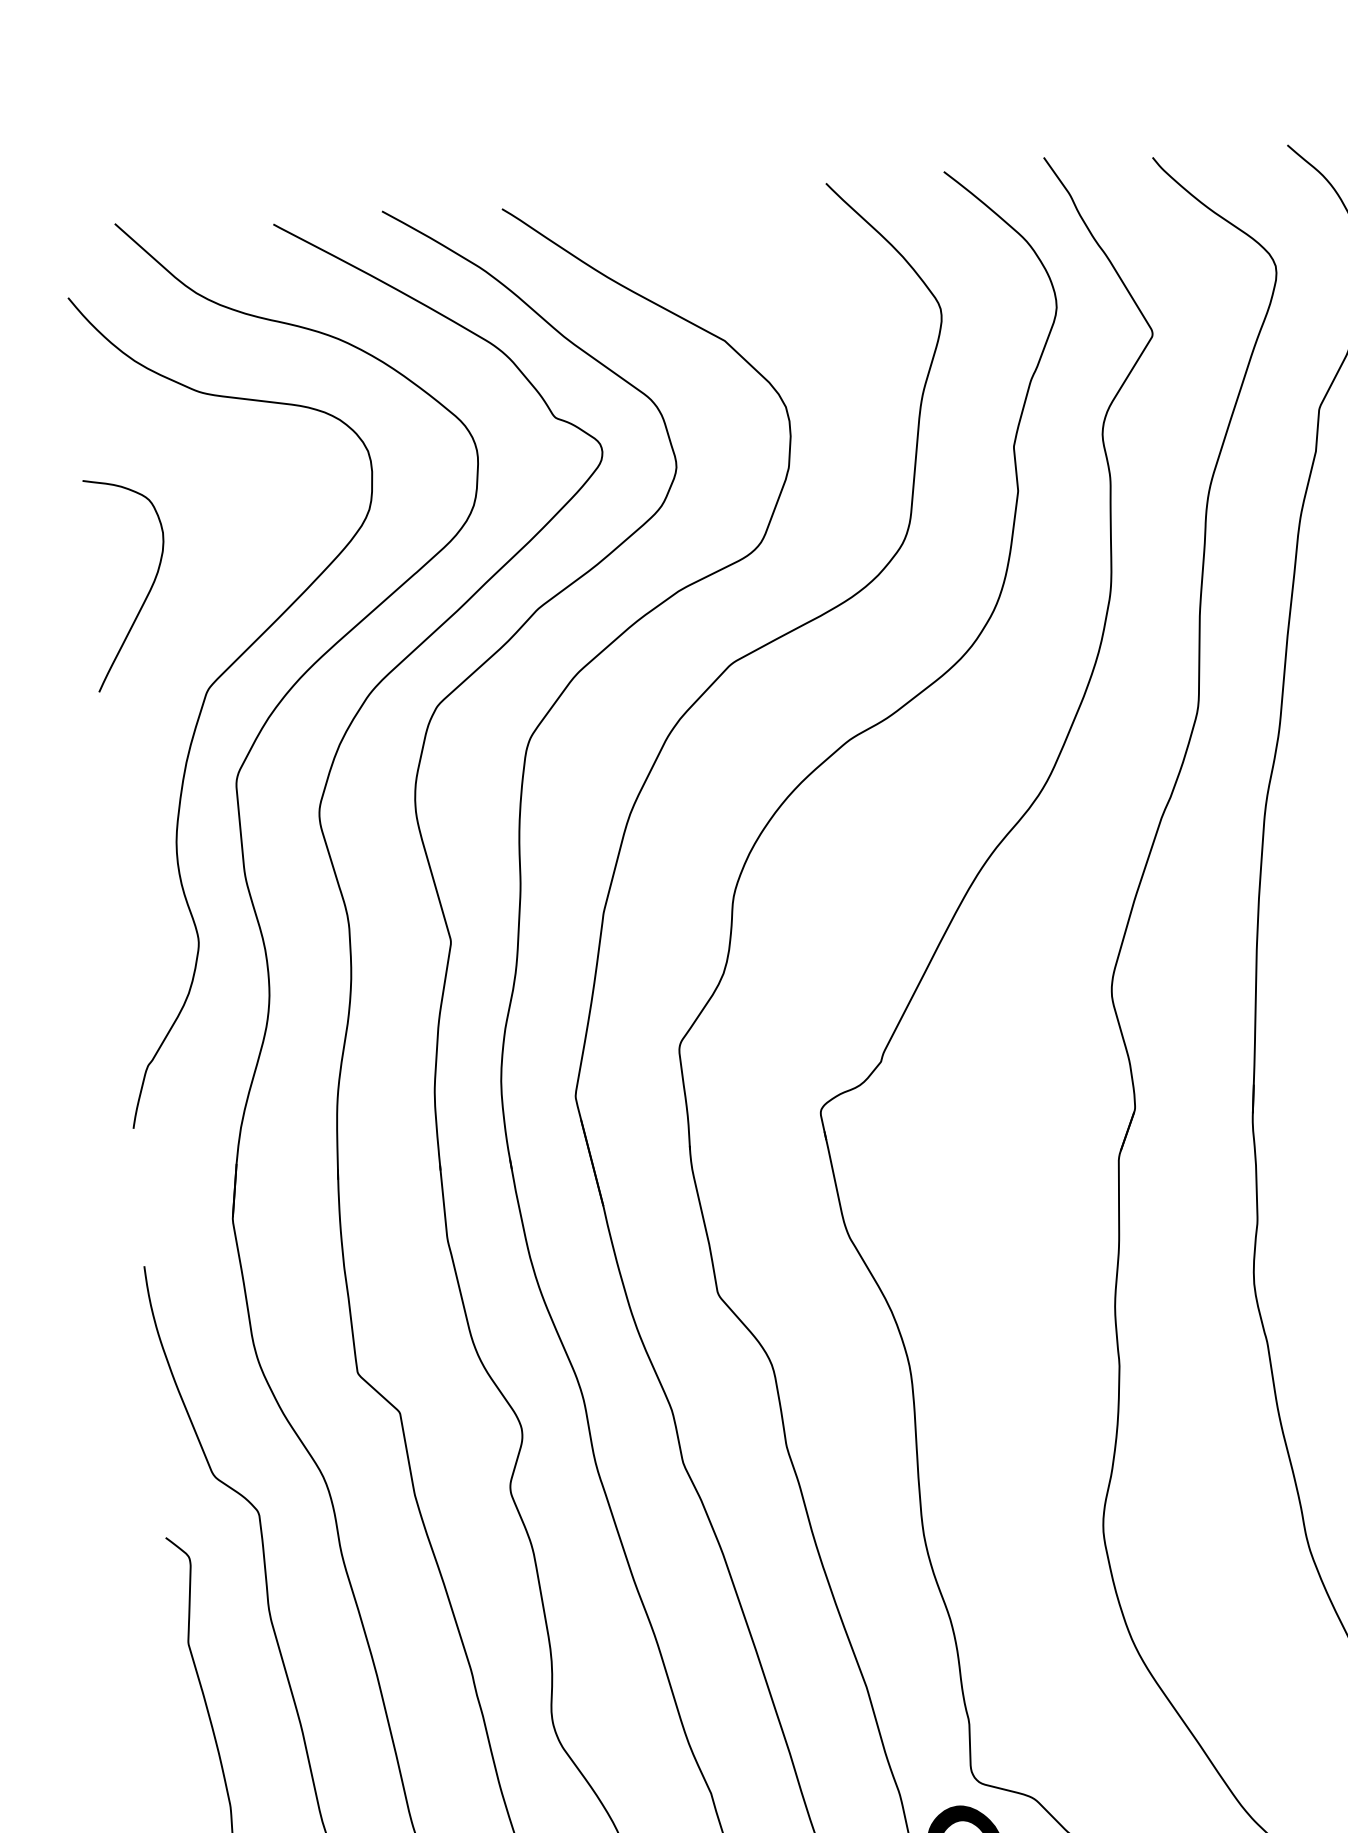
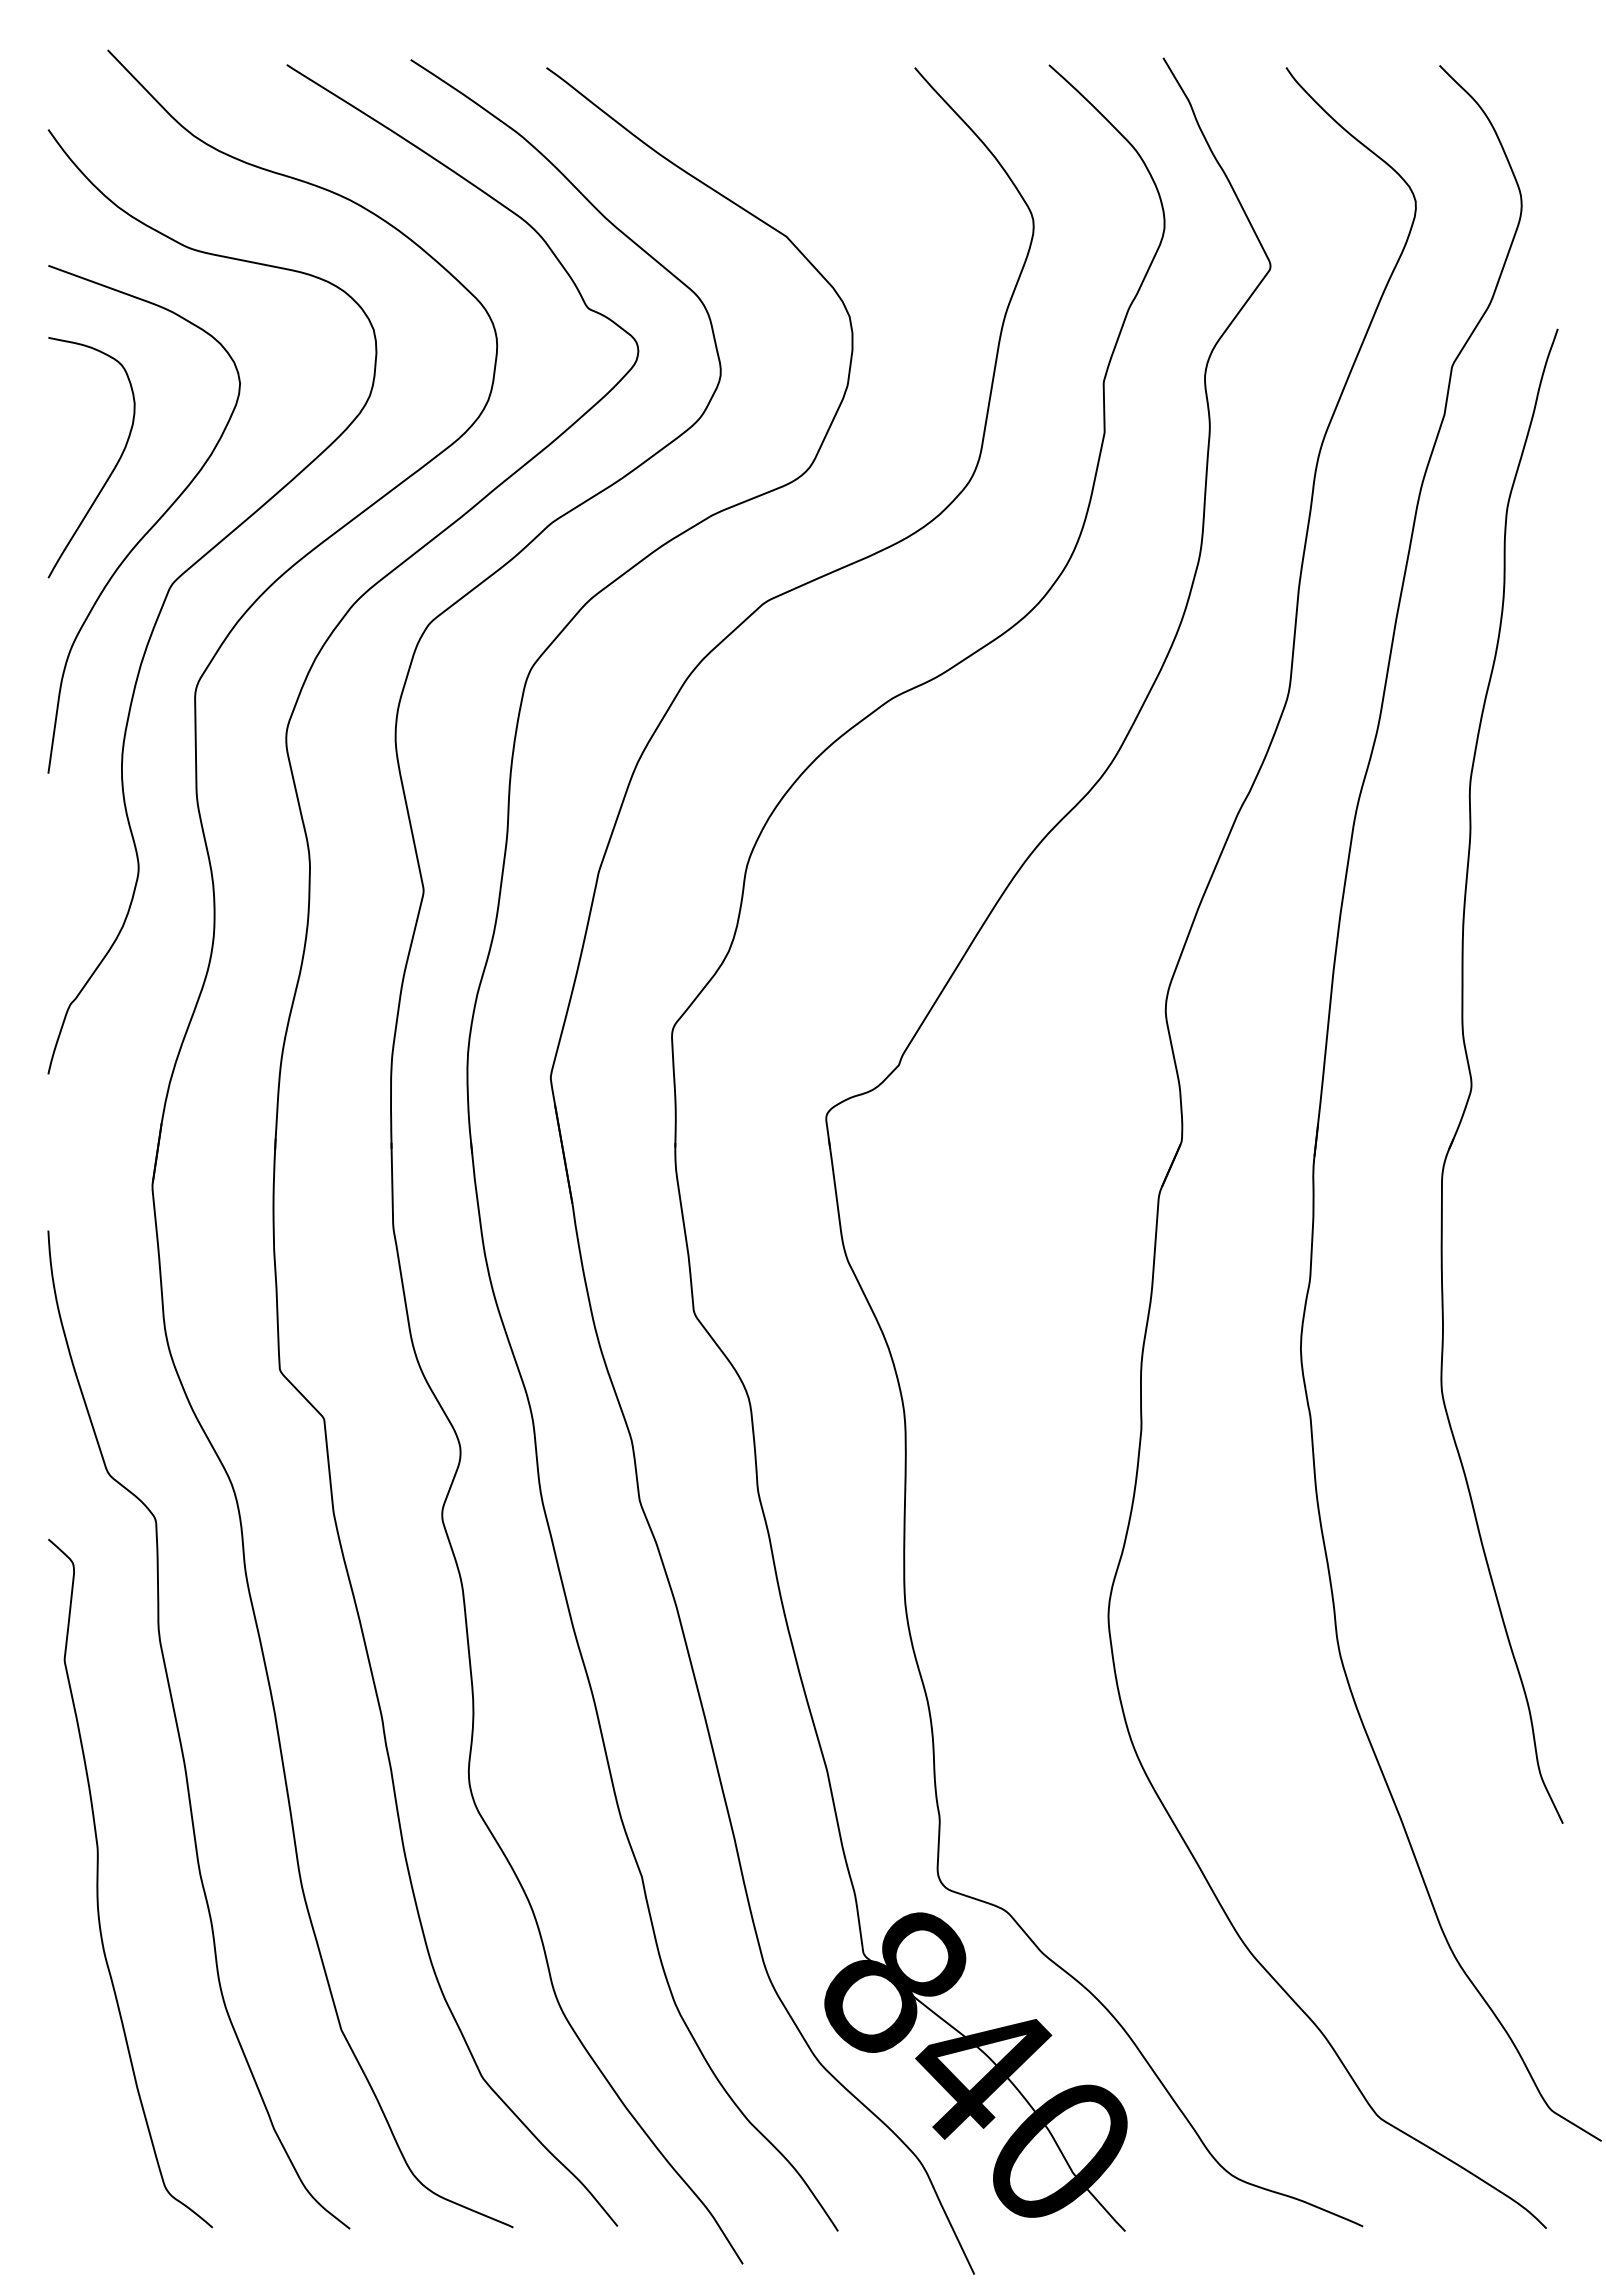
curve: (186, 639) -> (151, 526), added

